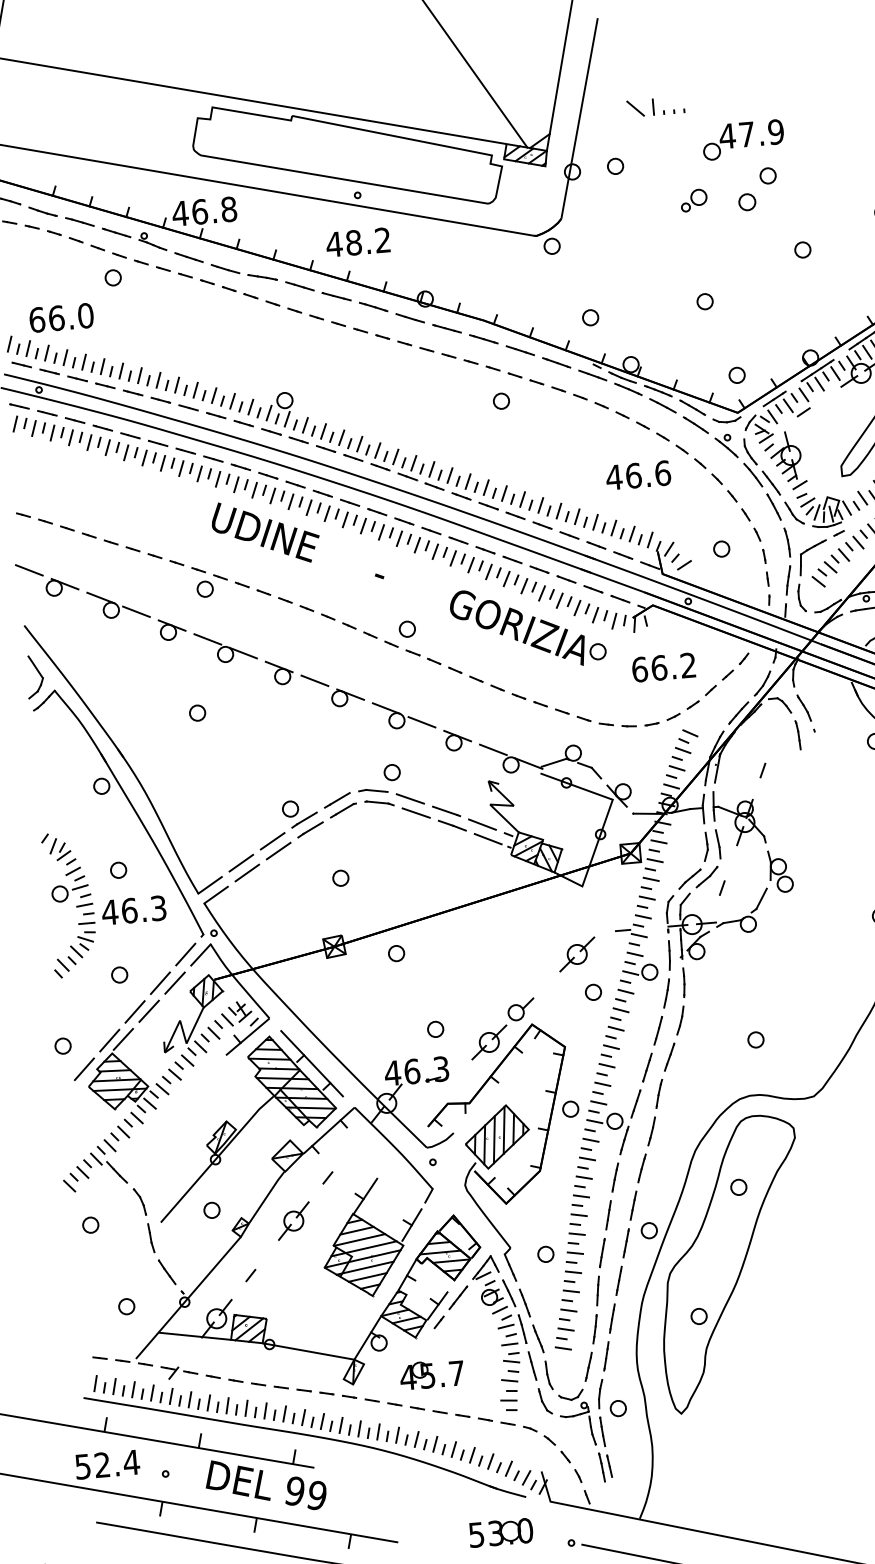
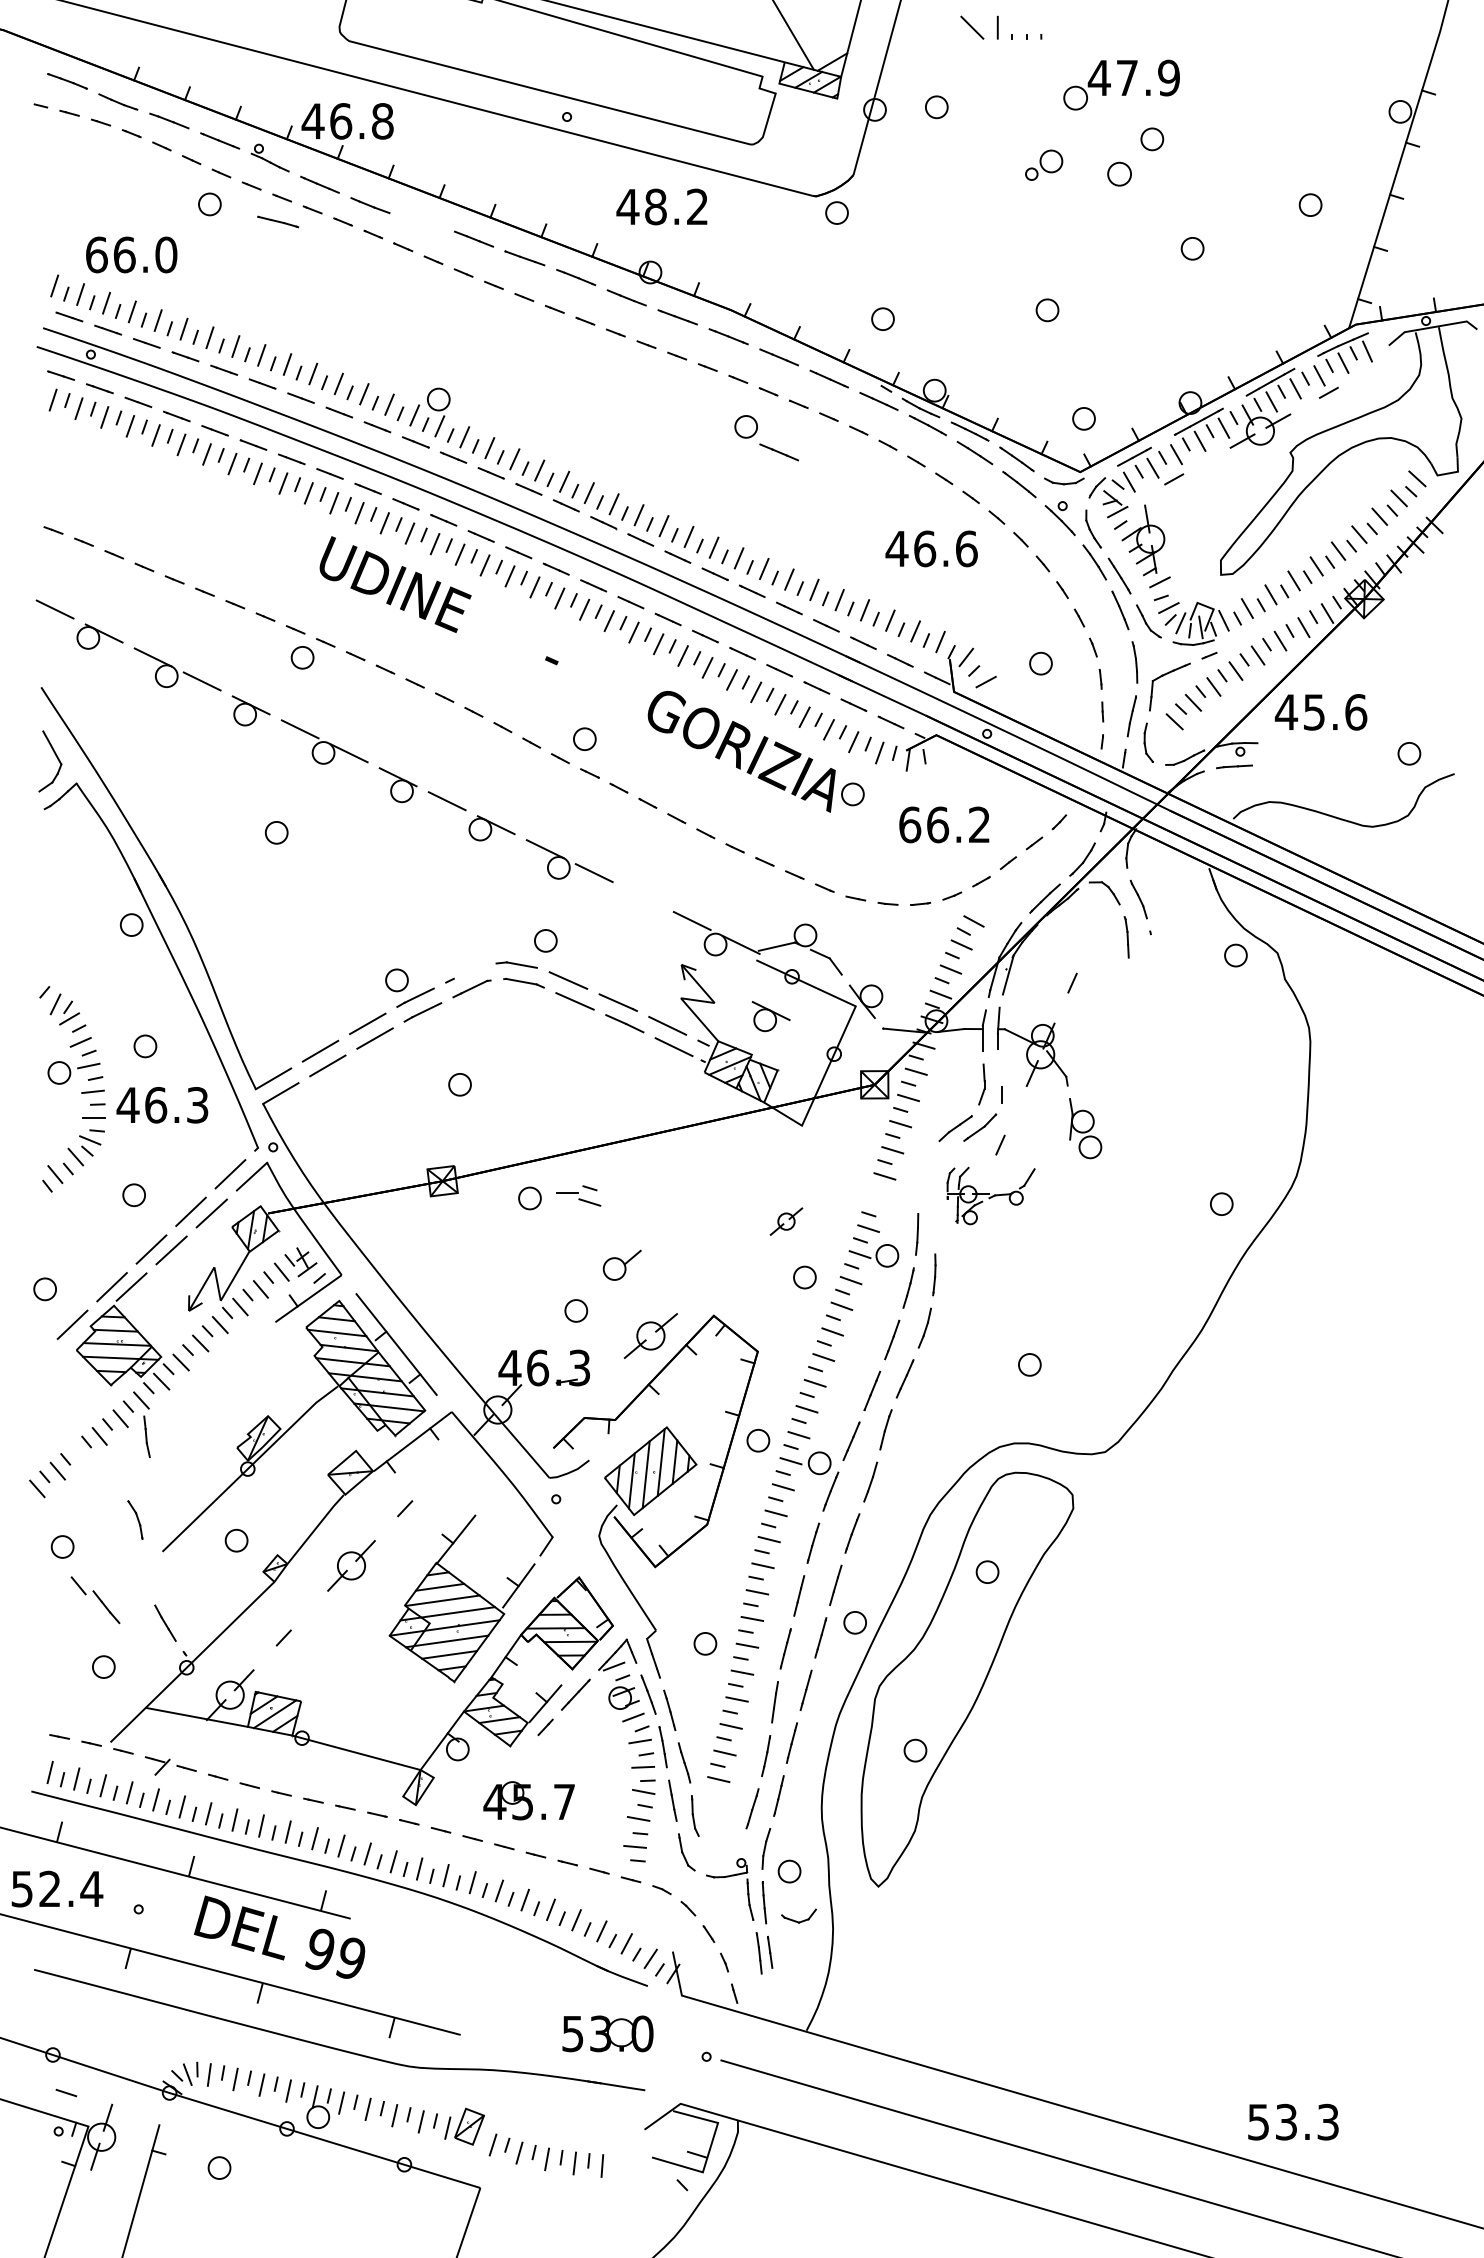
text: (357, 242) -> (661, 206), moved
line: (262, 277) -> (278, 221), moved
line: (525, 417) -> (778, 452), added
part: (457, 739) -> (770, 1016), moved
line: (339, 798) -> (467, 971), removed
line: (717, 838) -> (999, 1074), removed
part: (718, 923) -> (990, 1195), size x0.6
part: (630, 931) -> (578, 1195), moved
part: (577, 954) -> (786, 1221), size x0.6
part: (520, 1009) -> (621, 1264), moved
part: (109, 1168) -> (95, 1600), moved
part: (150, 1238) -> (146, 1436), moved
part: (571, 1394) -> (799, 1915), moved

